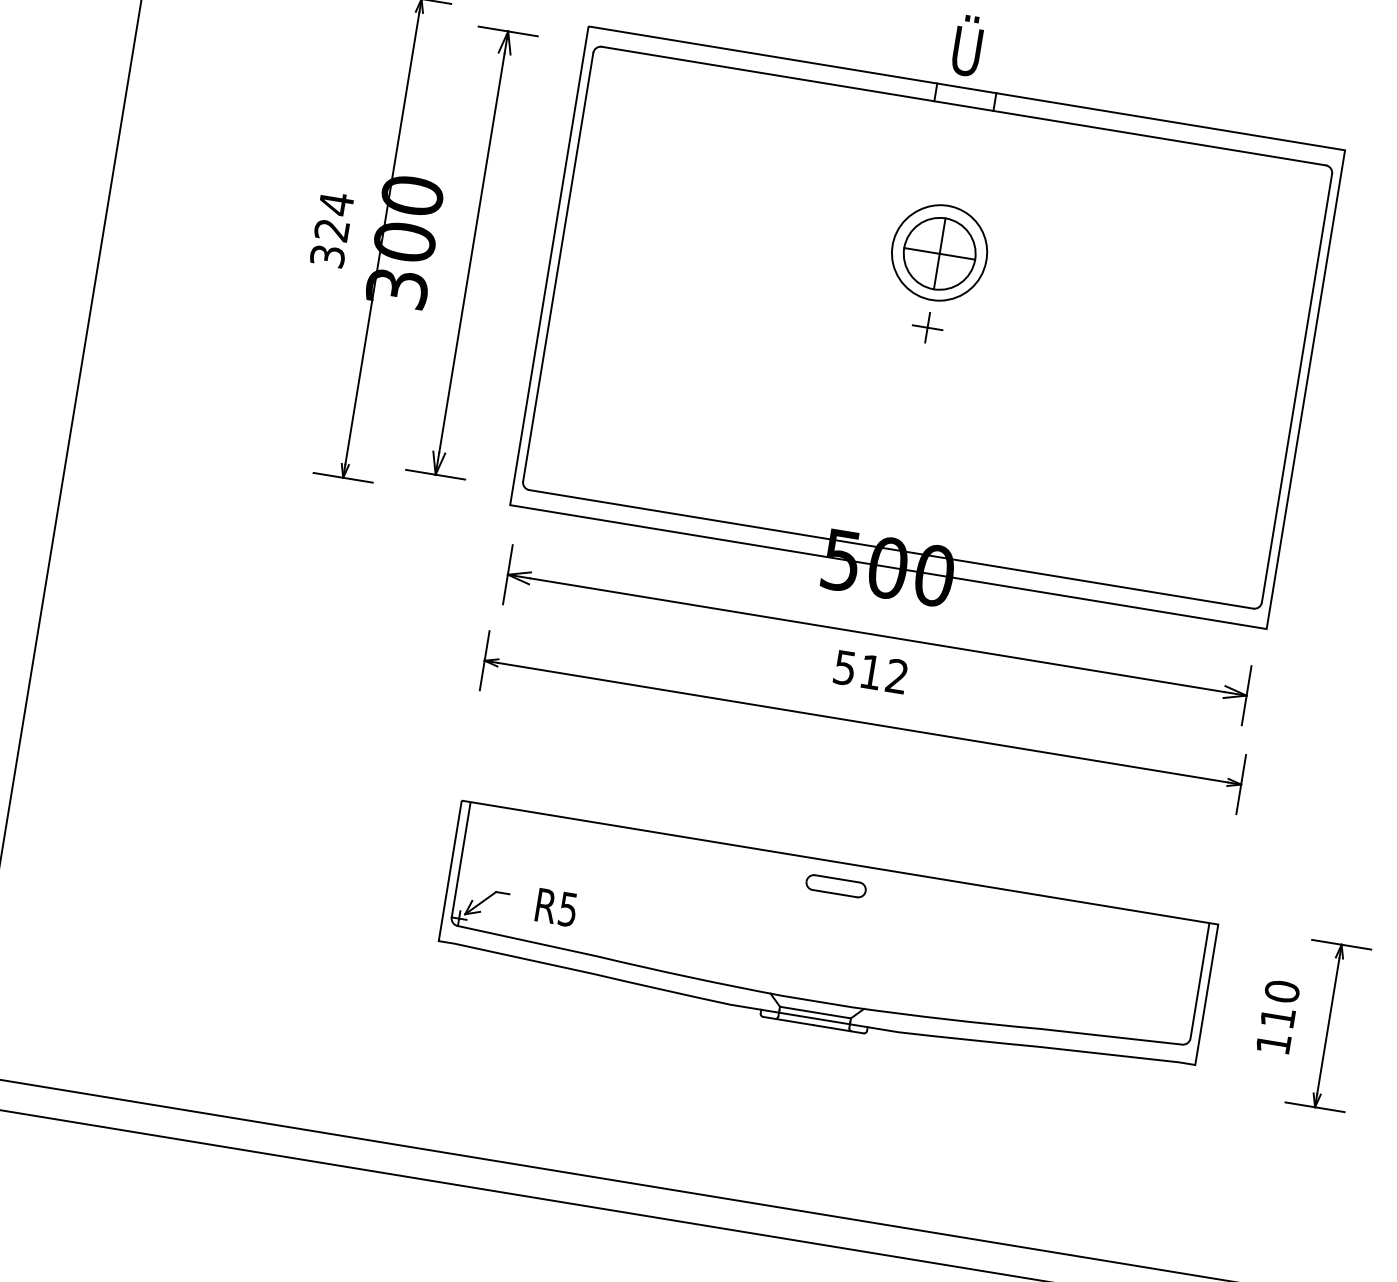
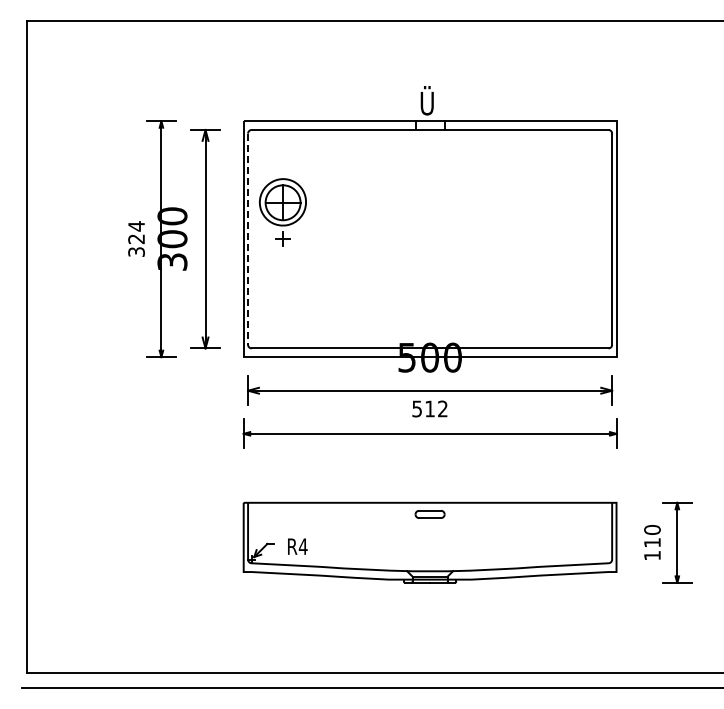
line: (558, 267) -> (248, 239), solid -> dashed
part: (935, 273) -> (282, 212), moved
text: (566, 908) -> (302, 546), R5 -> R4

